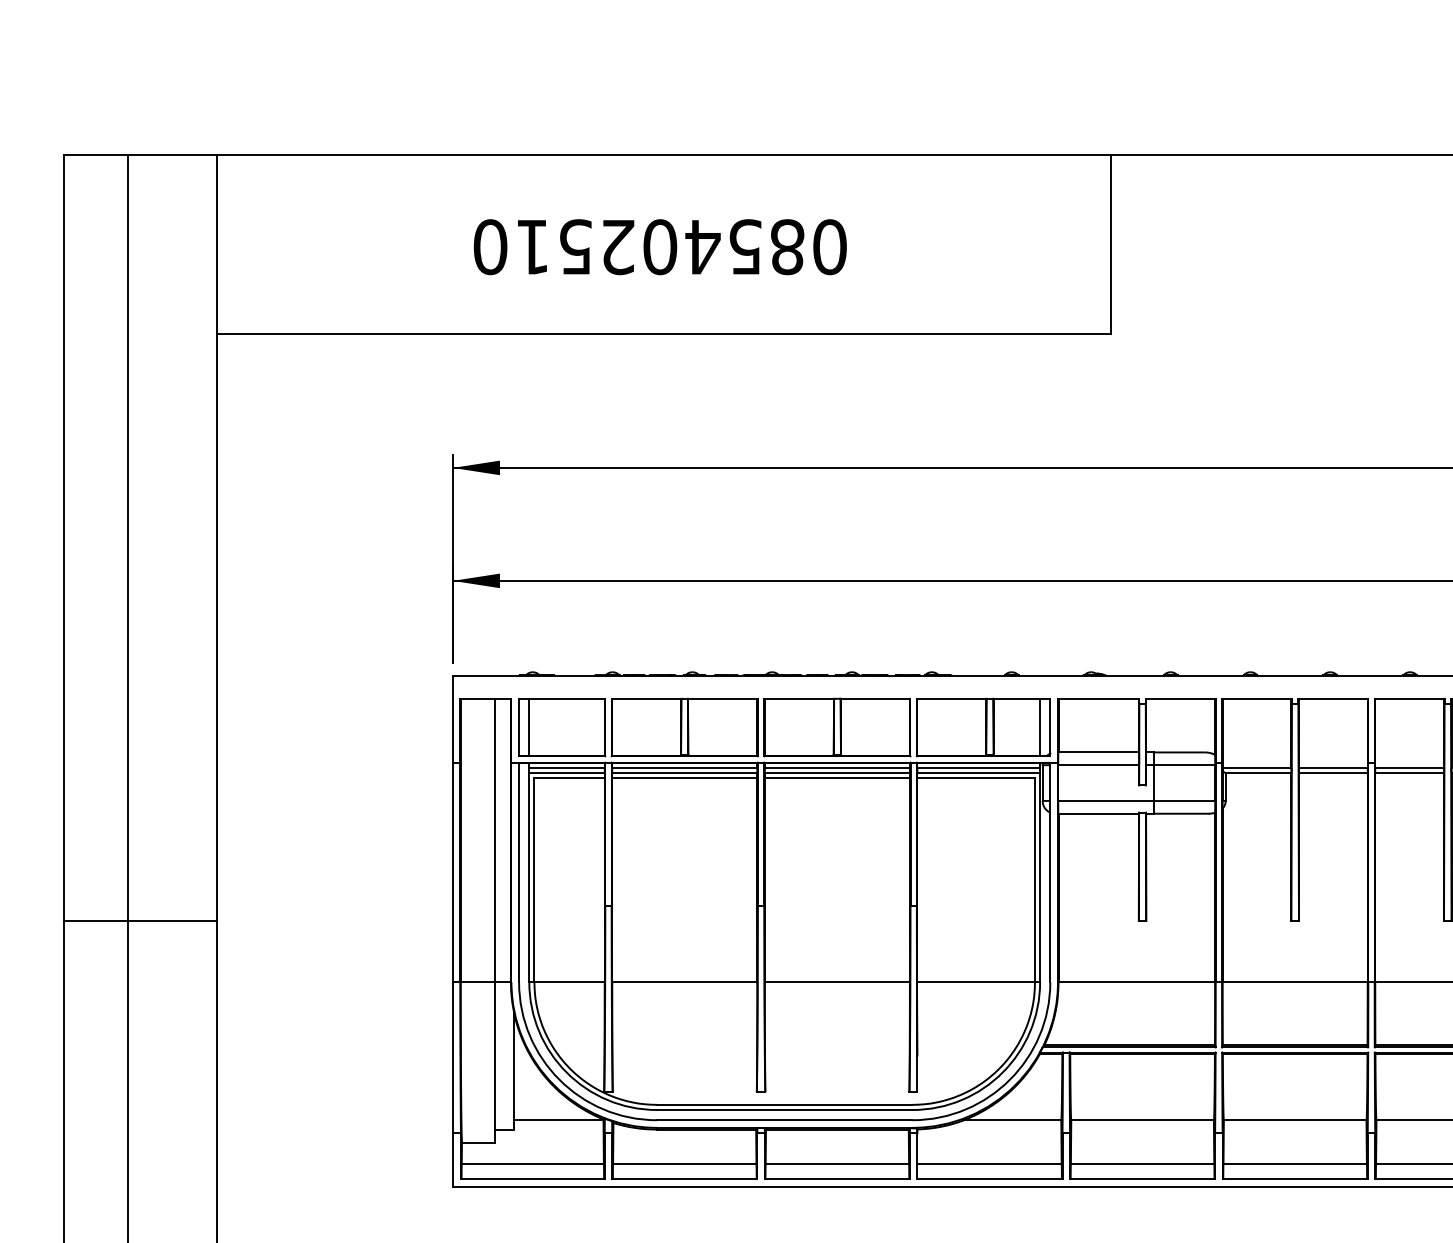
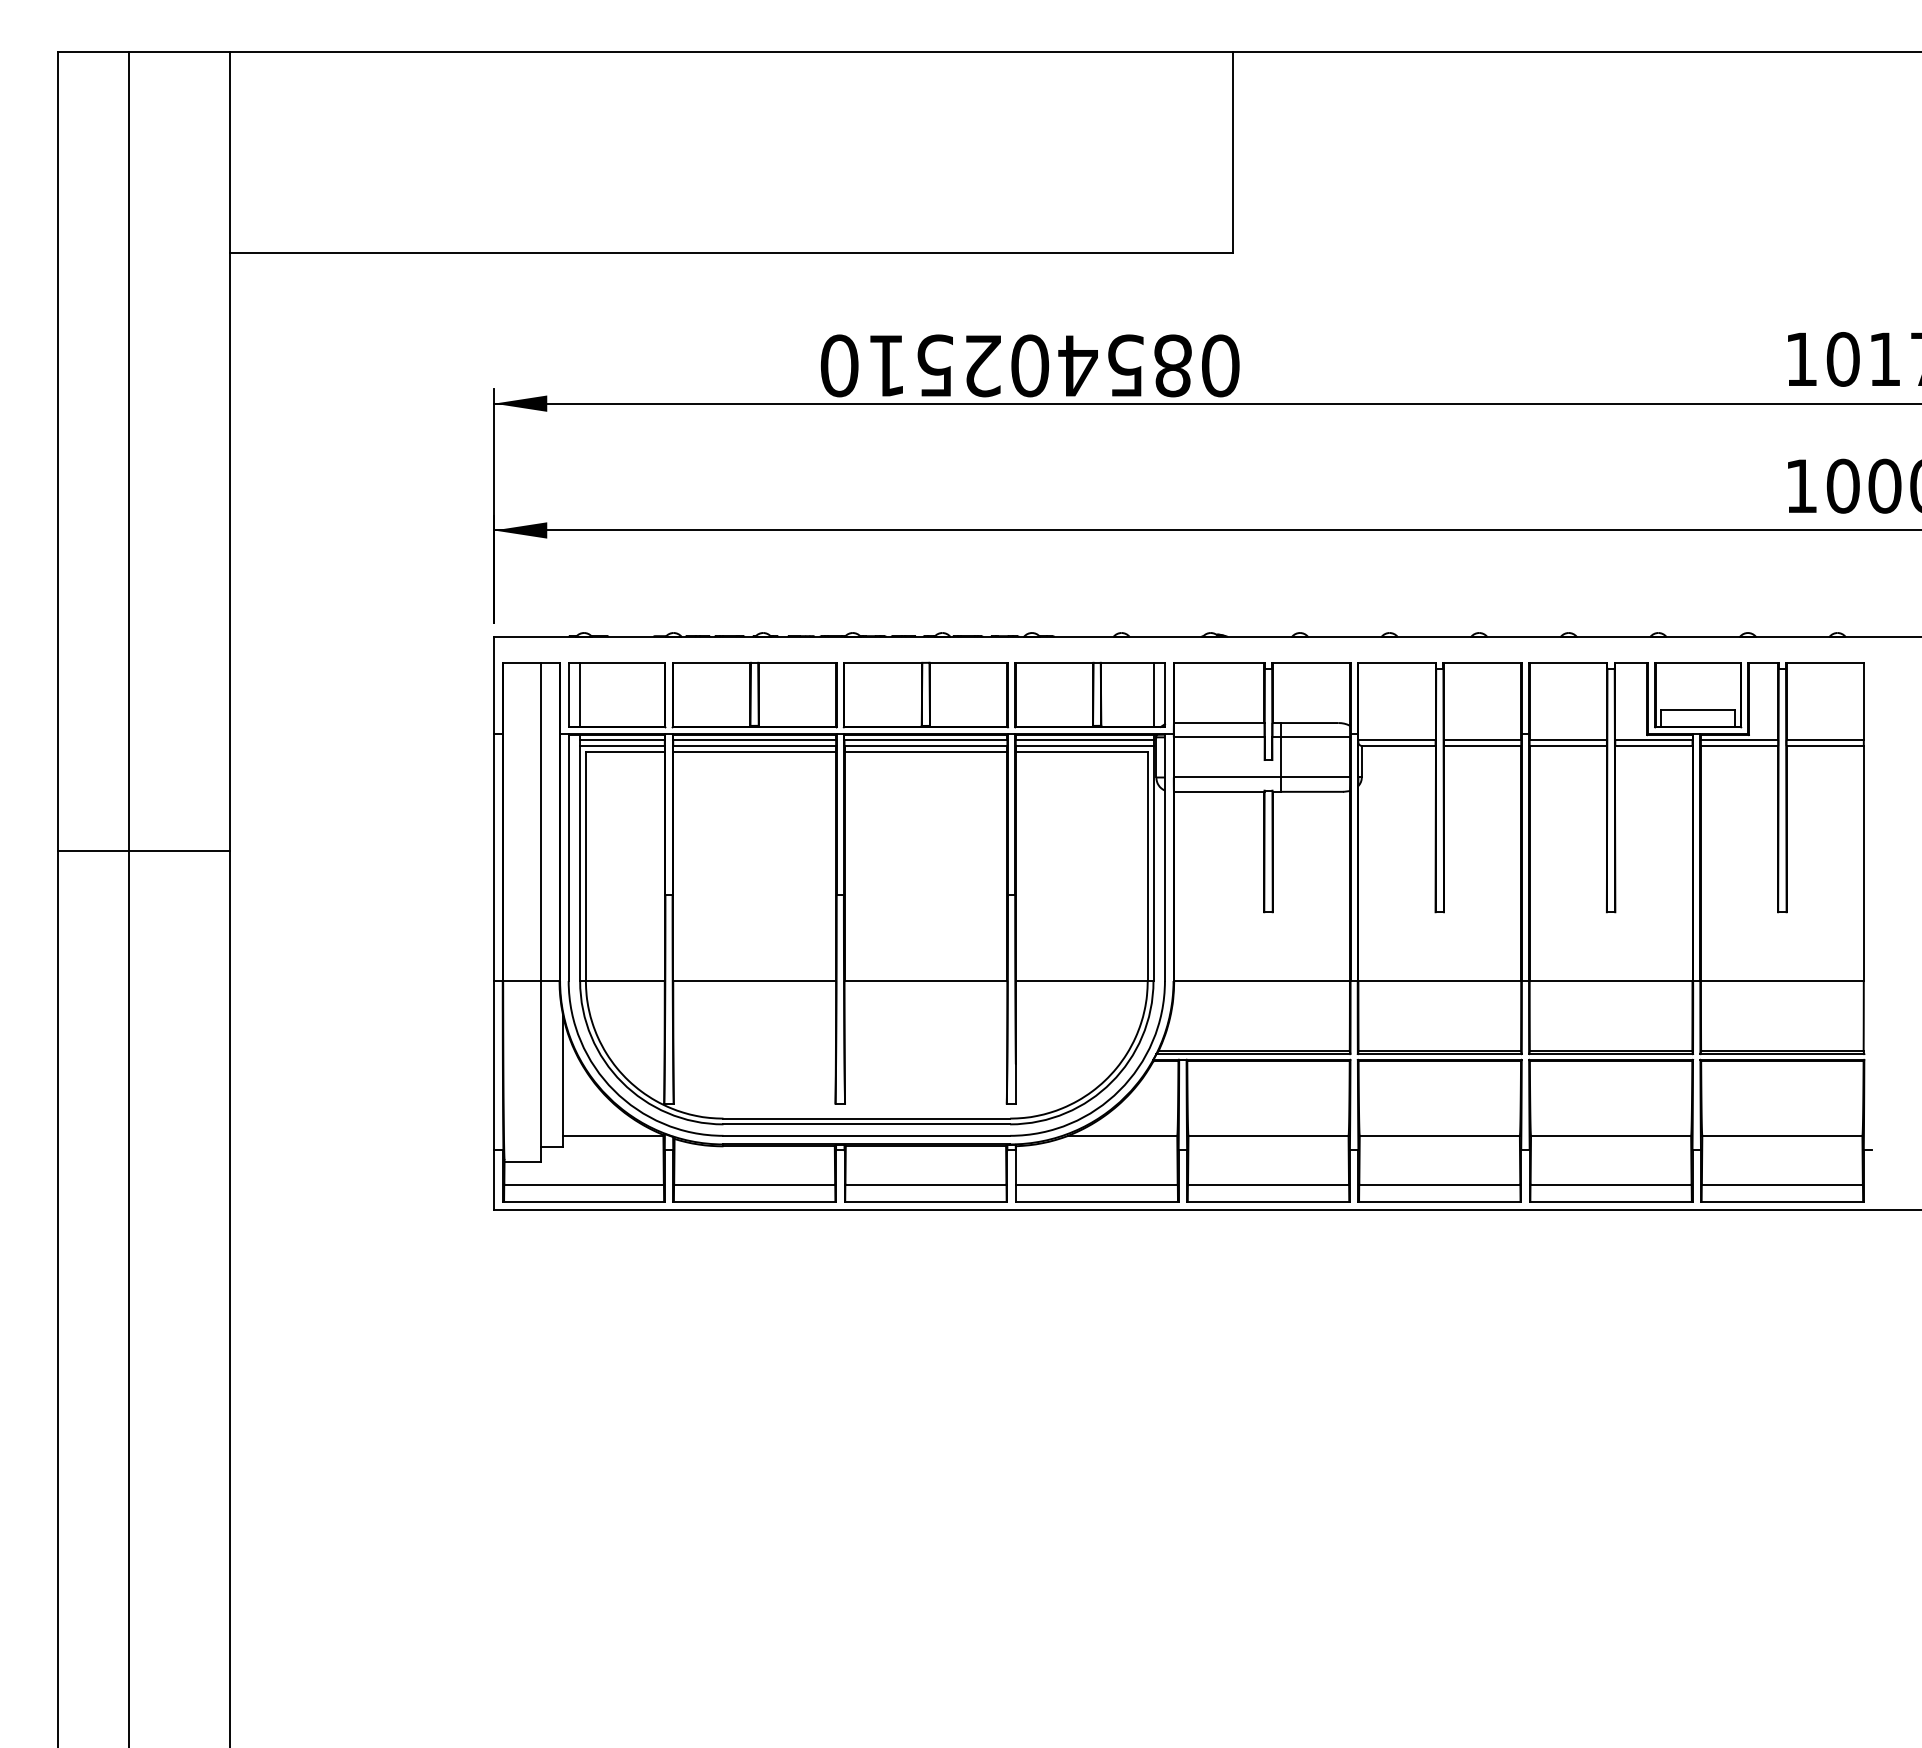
text: (659, 246) -> (1029, 365), moved
line: (140, 921) -> (143, 851), moved

